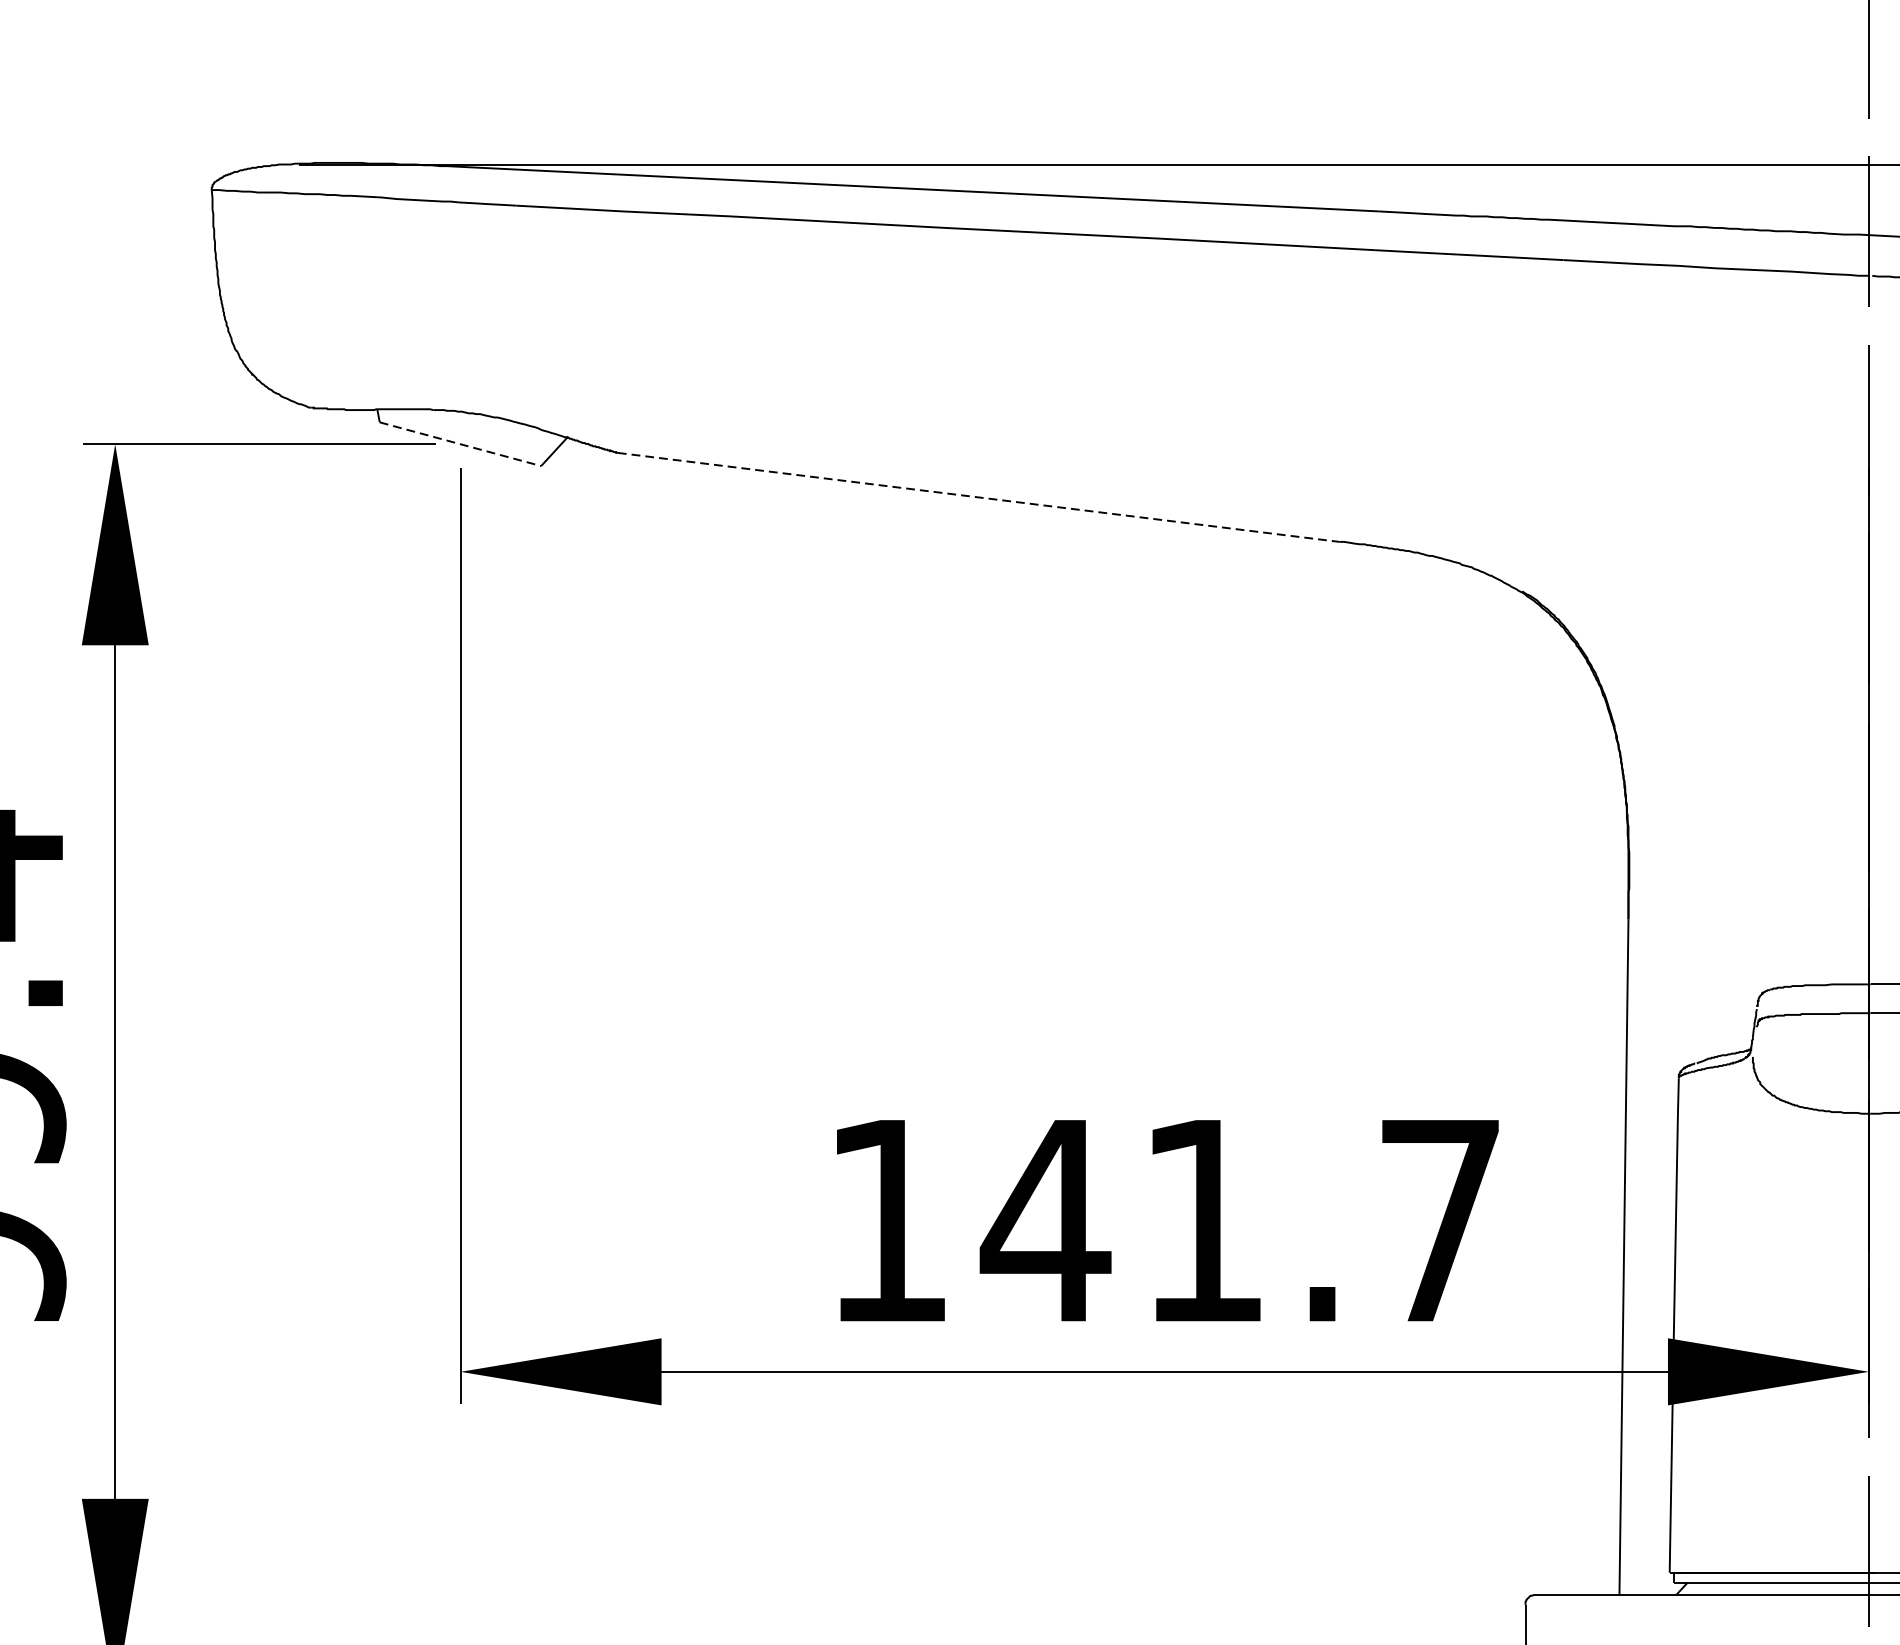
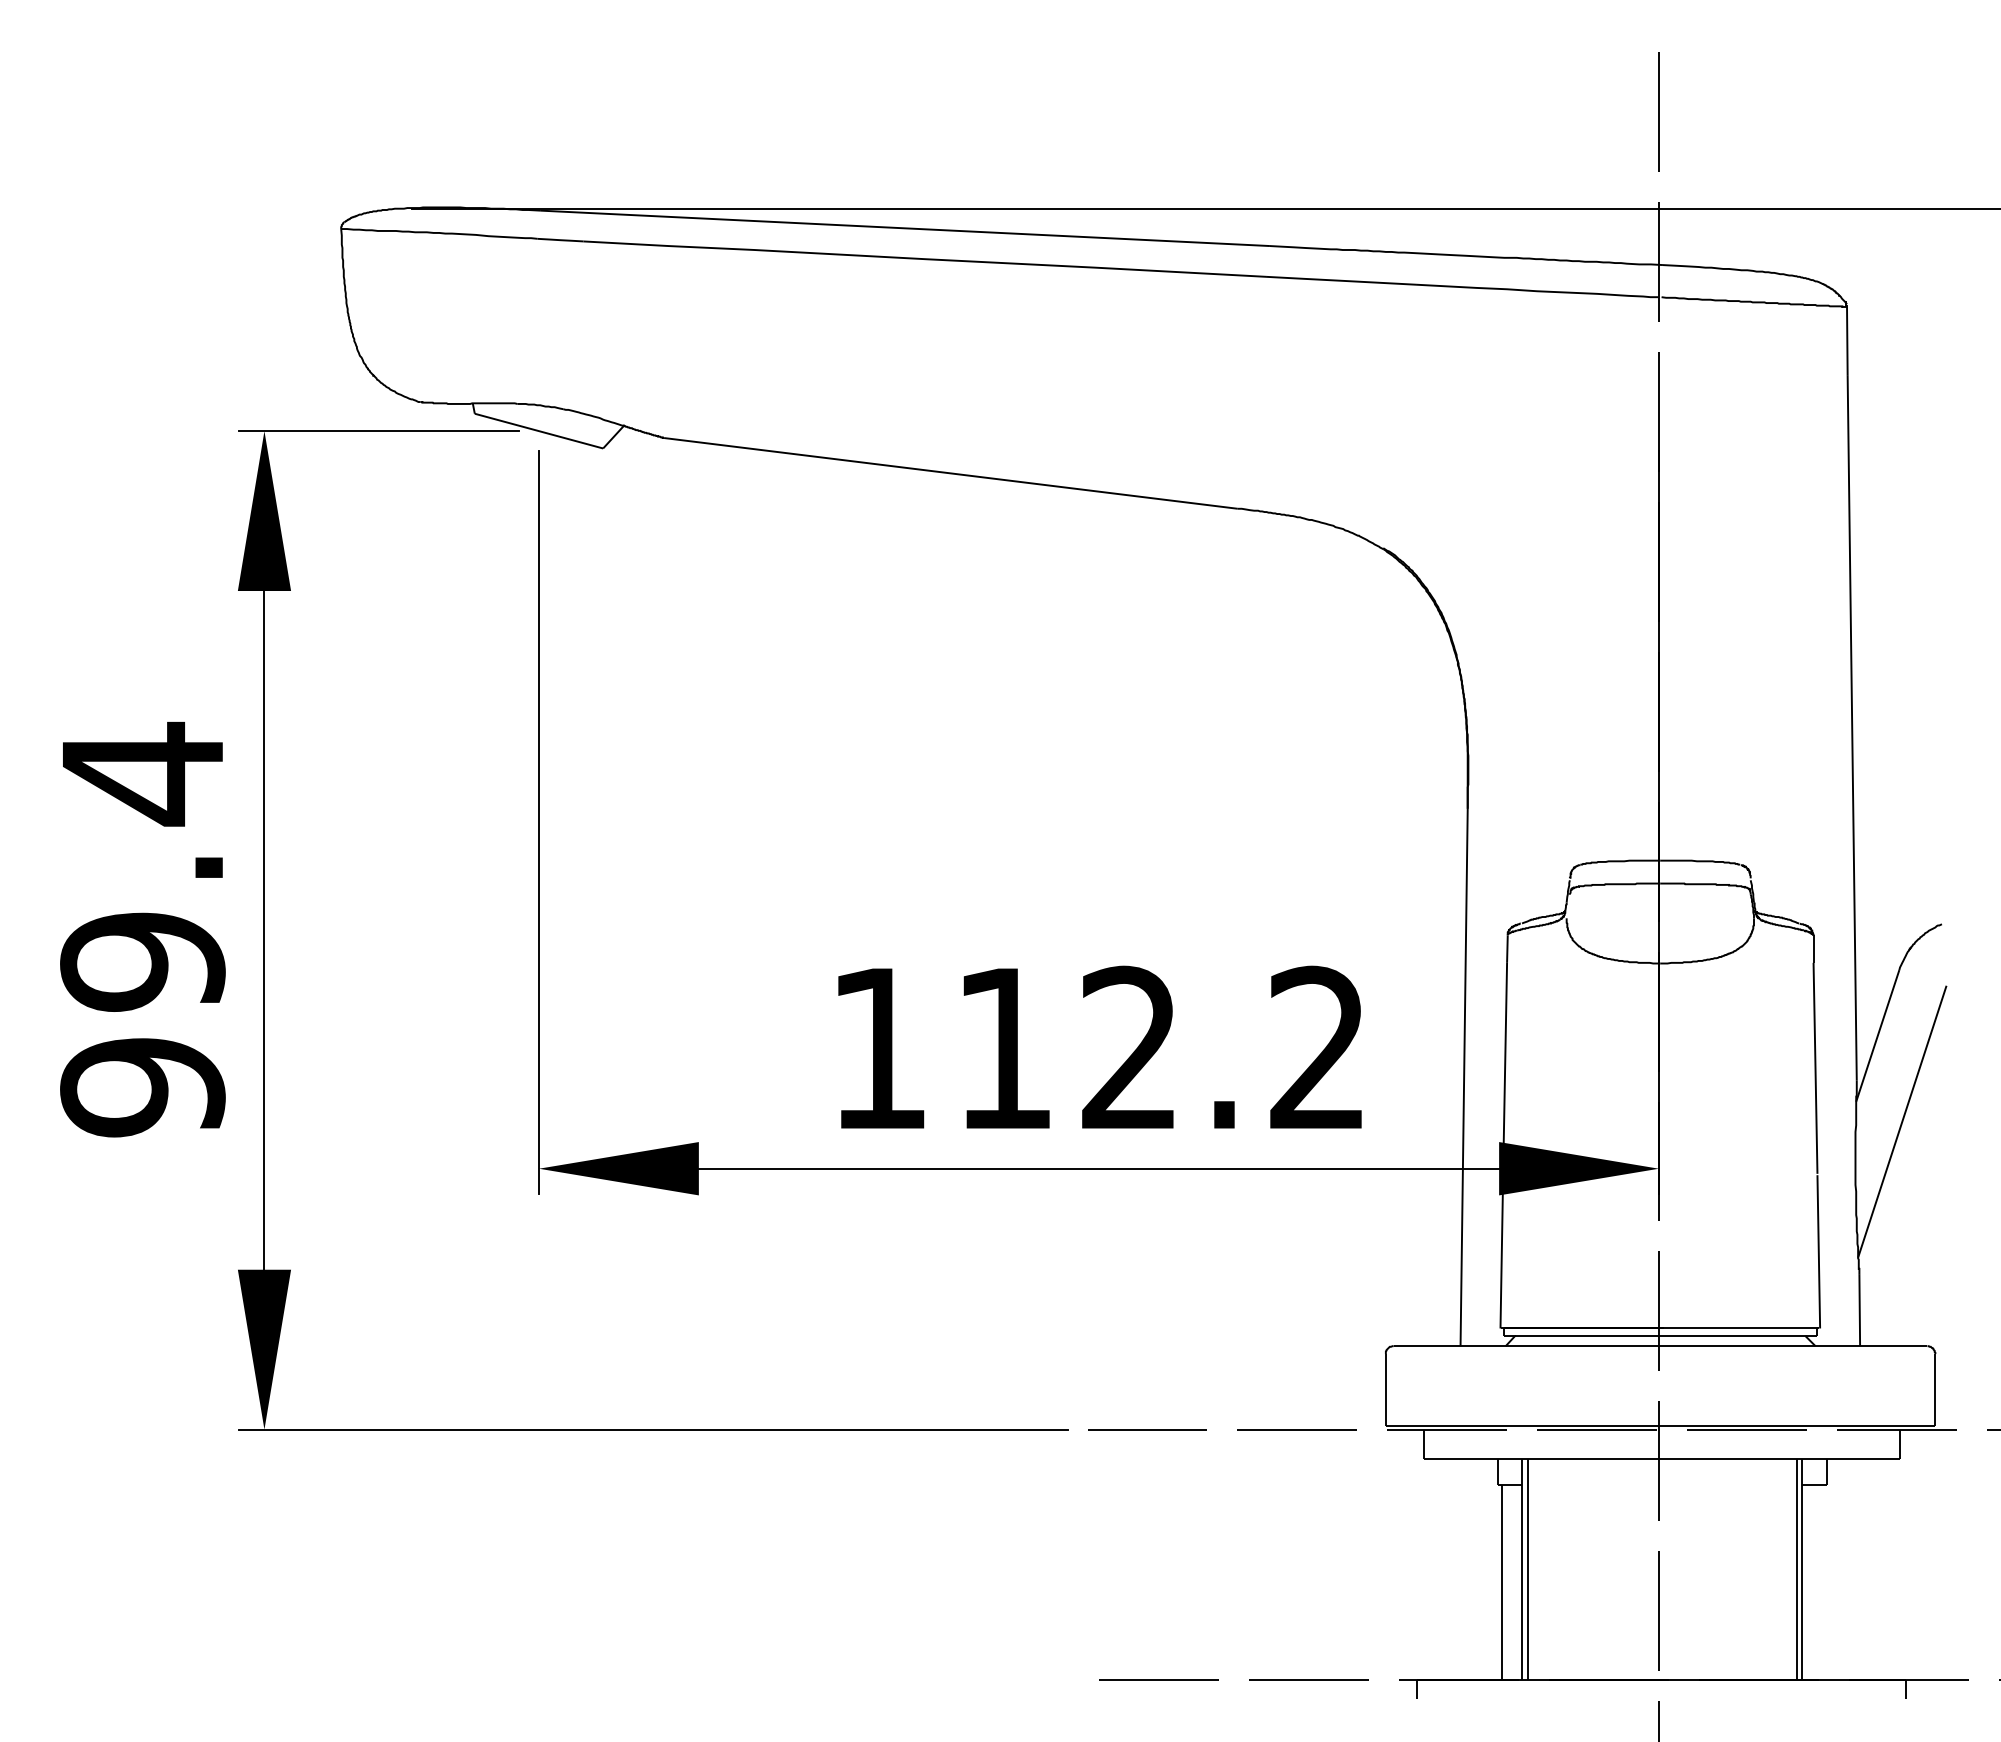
line: (461, 444) -> (539, 431), dashed -> solid
line: (979, 497) -> (951, 473), dashed -> solid
text: (1238, 1218) -> (1157, 1046), 141.7 -> 112.2

